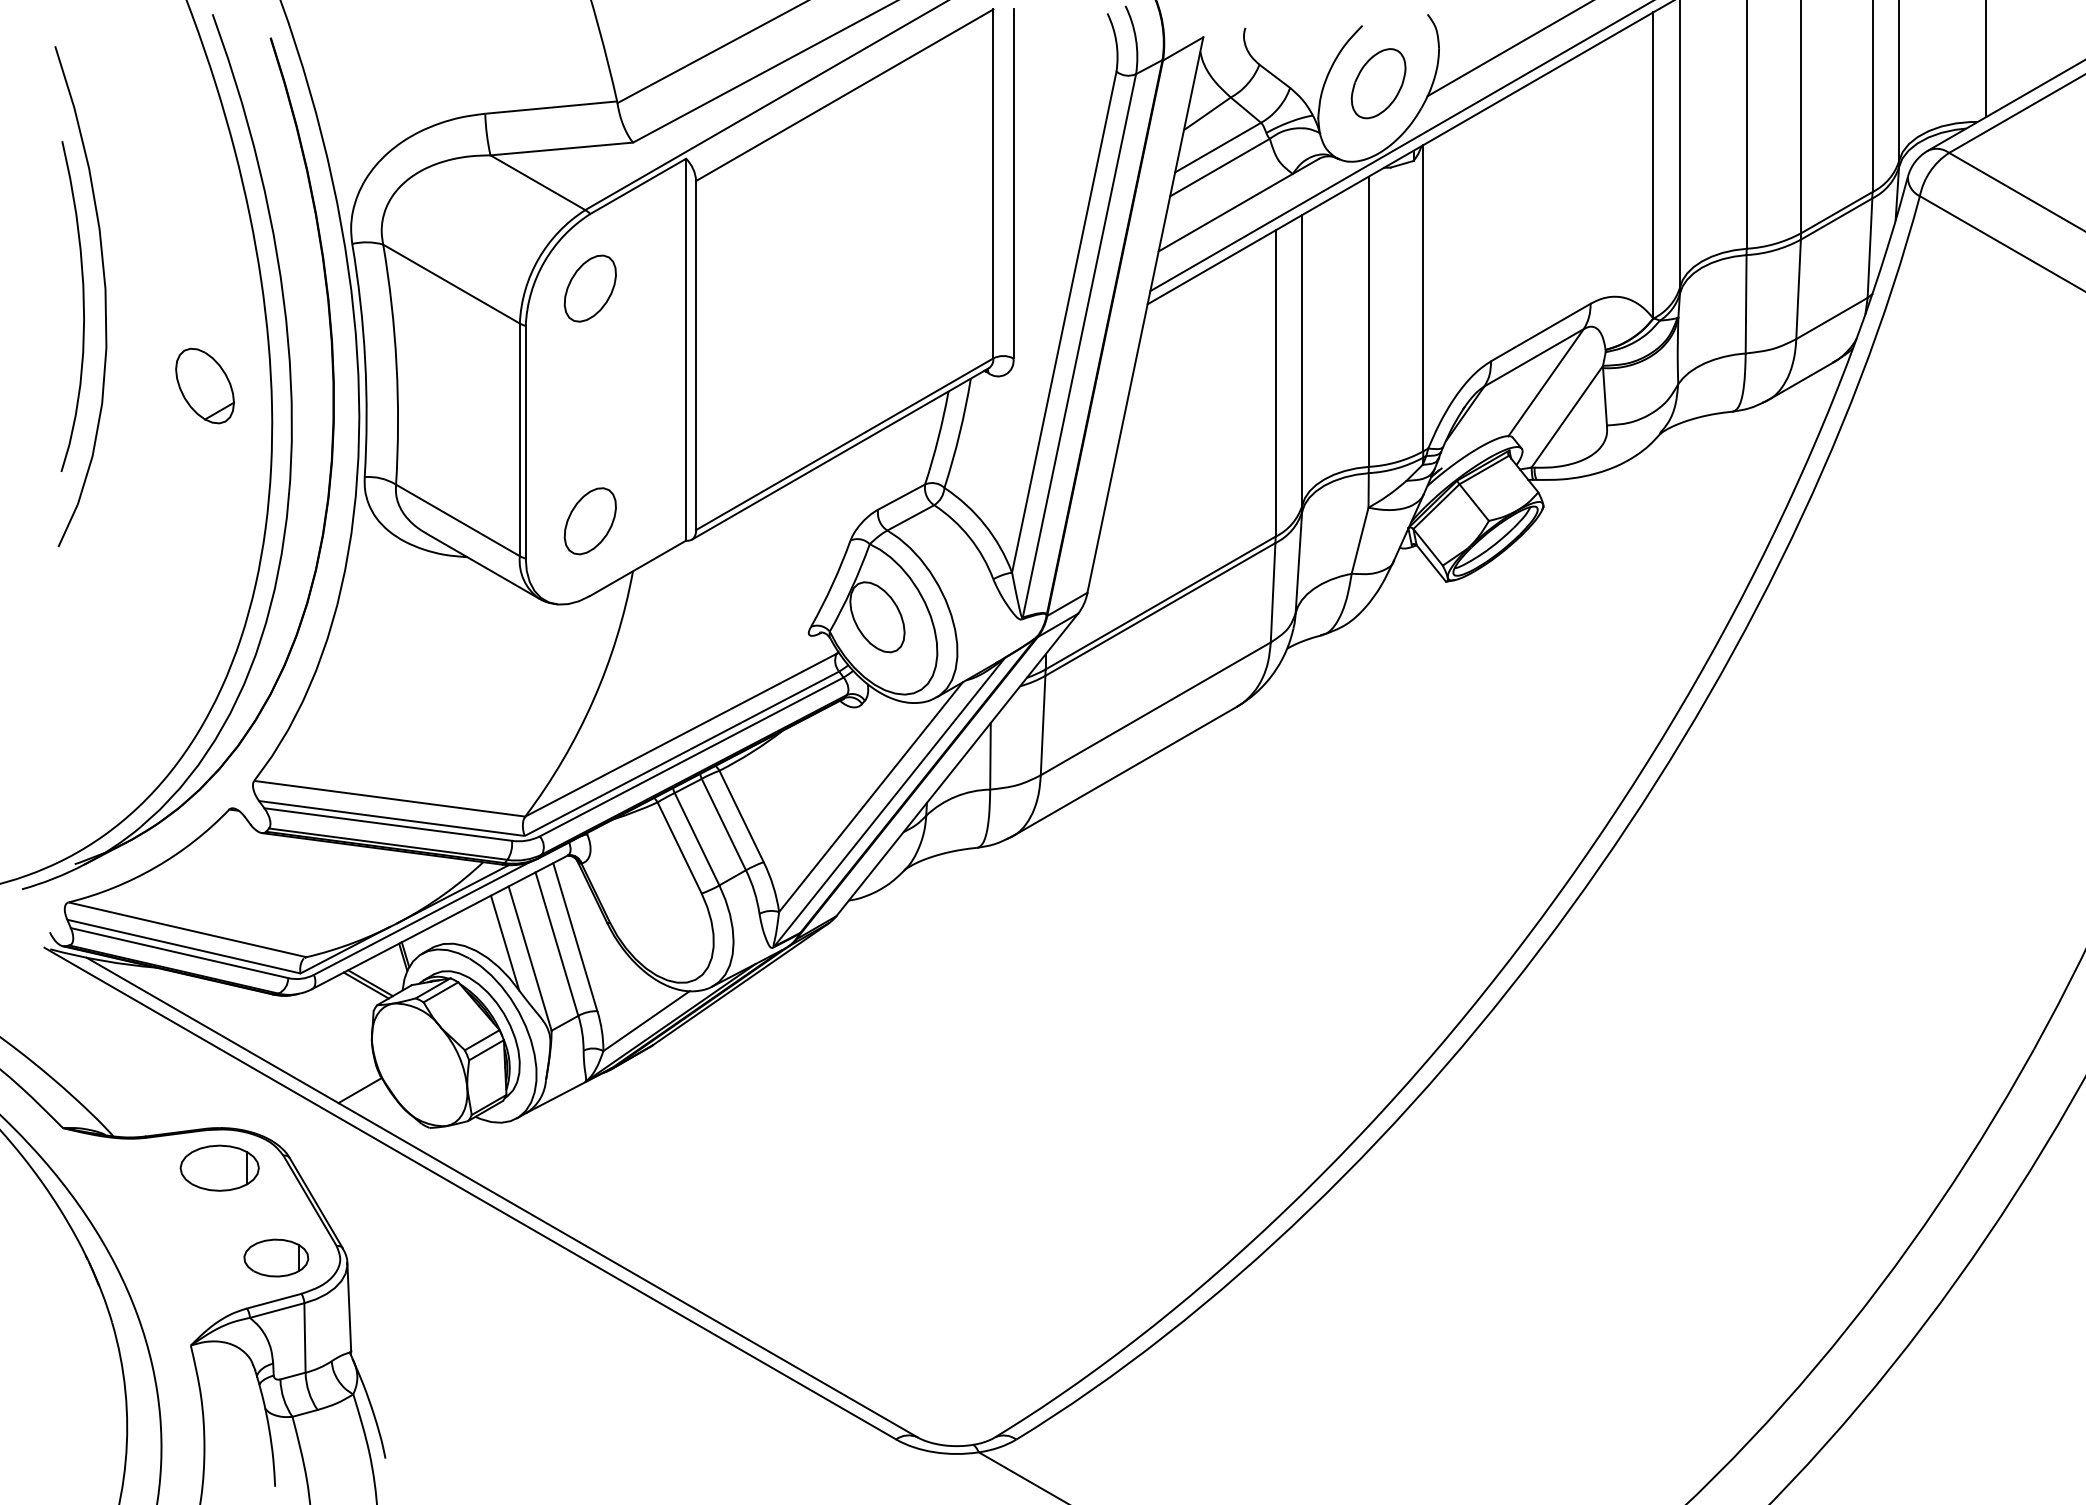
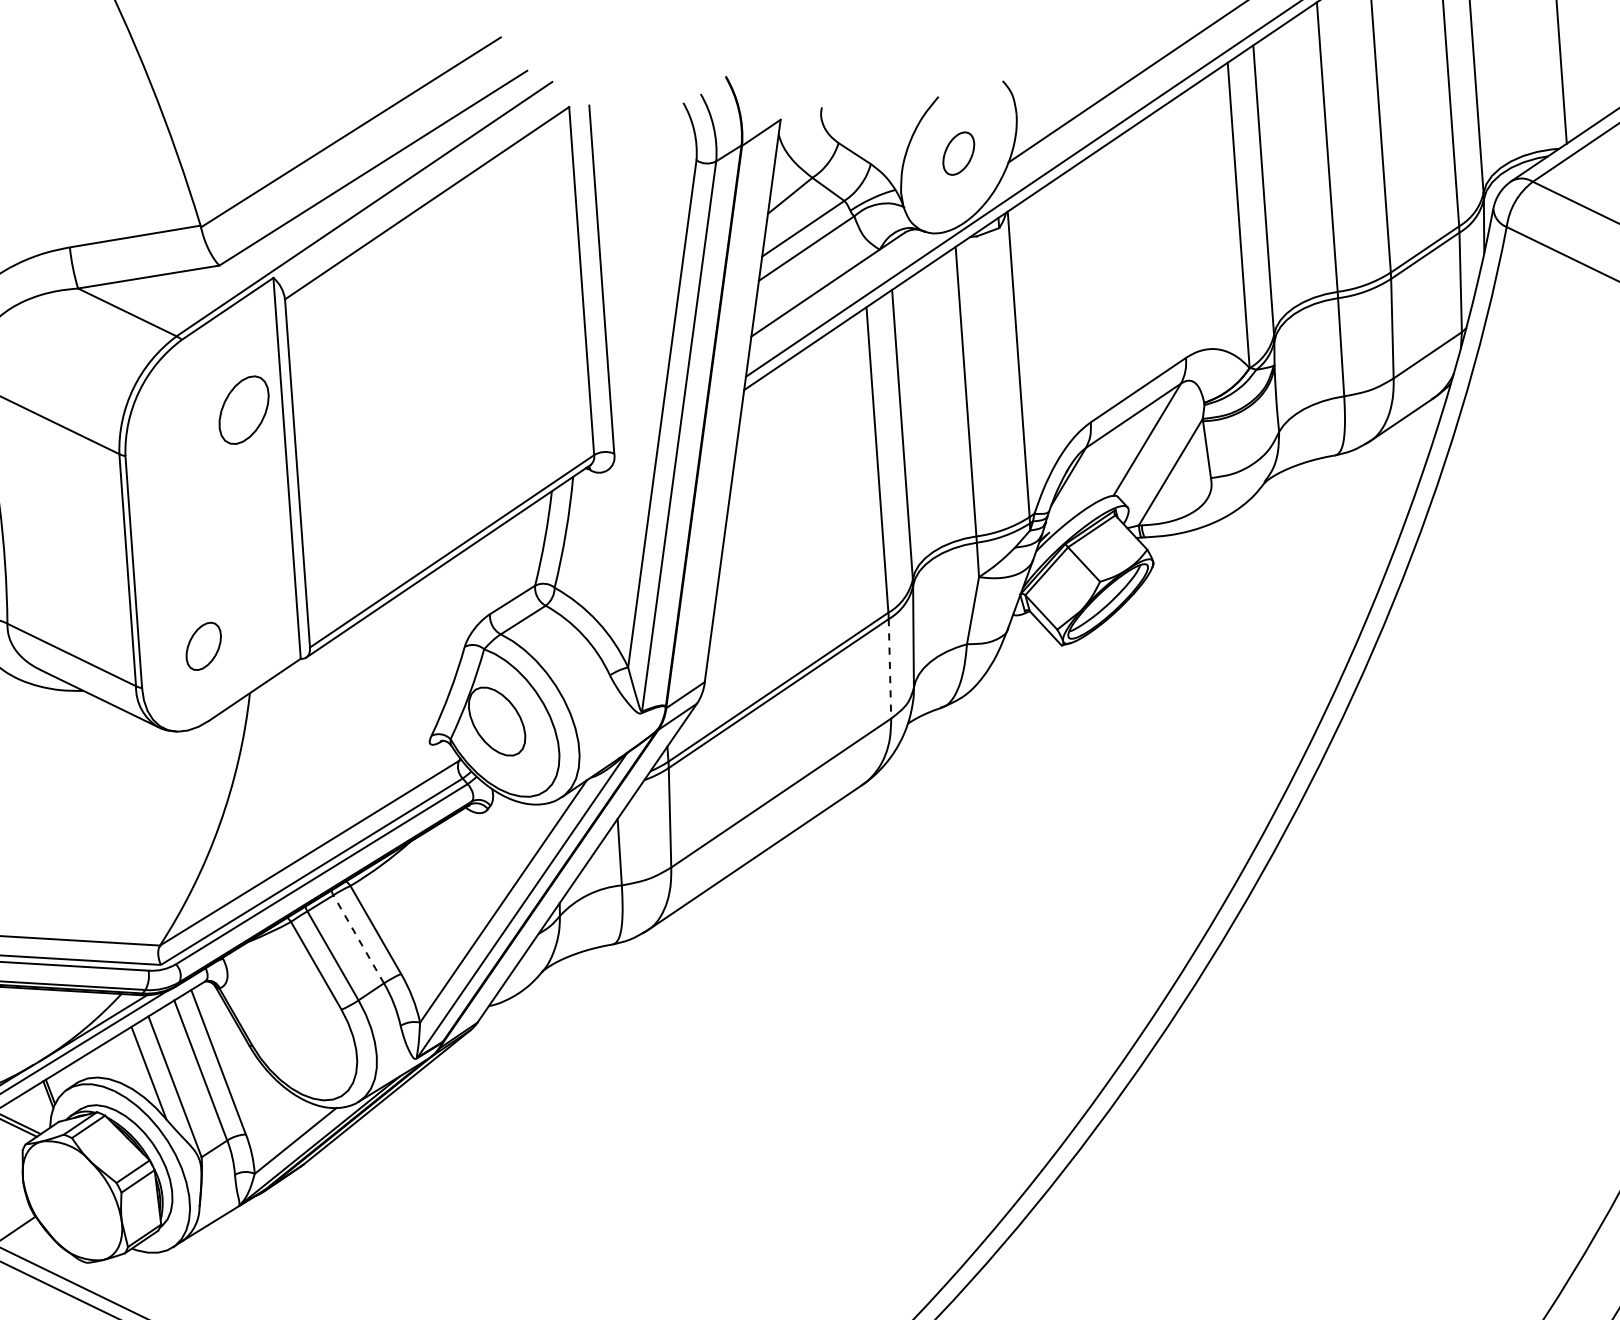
part: (1378, 83) -> (958, 153), size x0.6
part: (589, 288) -> (243, 410), moved
part: (589, 521) -> (203, 646), size x0.7
line: (1273, 592) -> (890, 668), solid -> dashed
line: (723, 824) -> (358, 939), solid -> dashed

